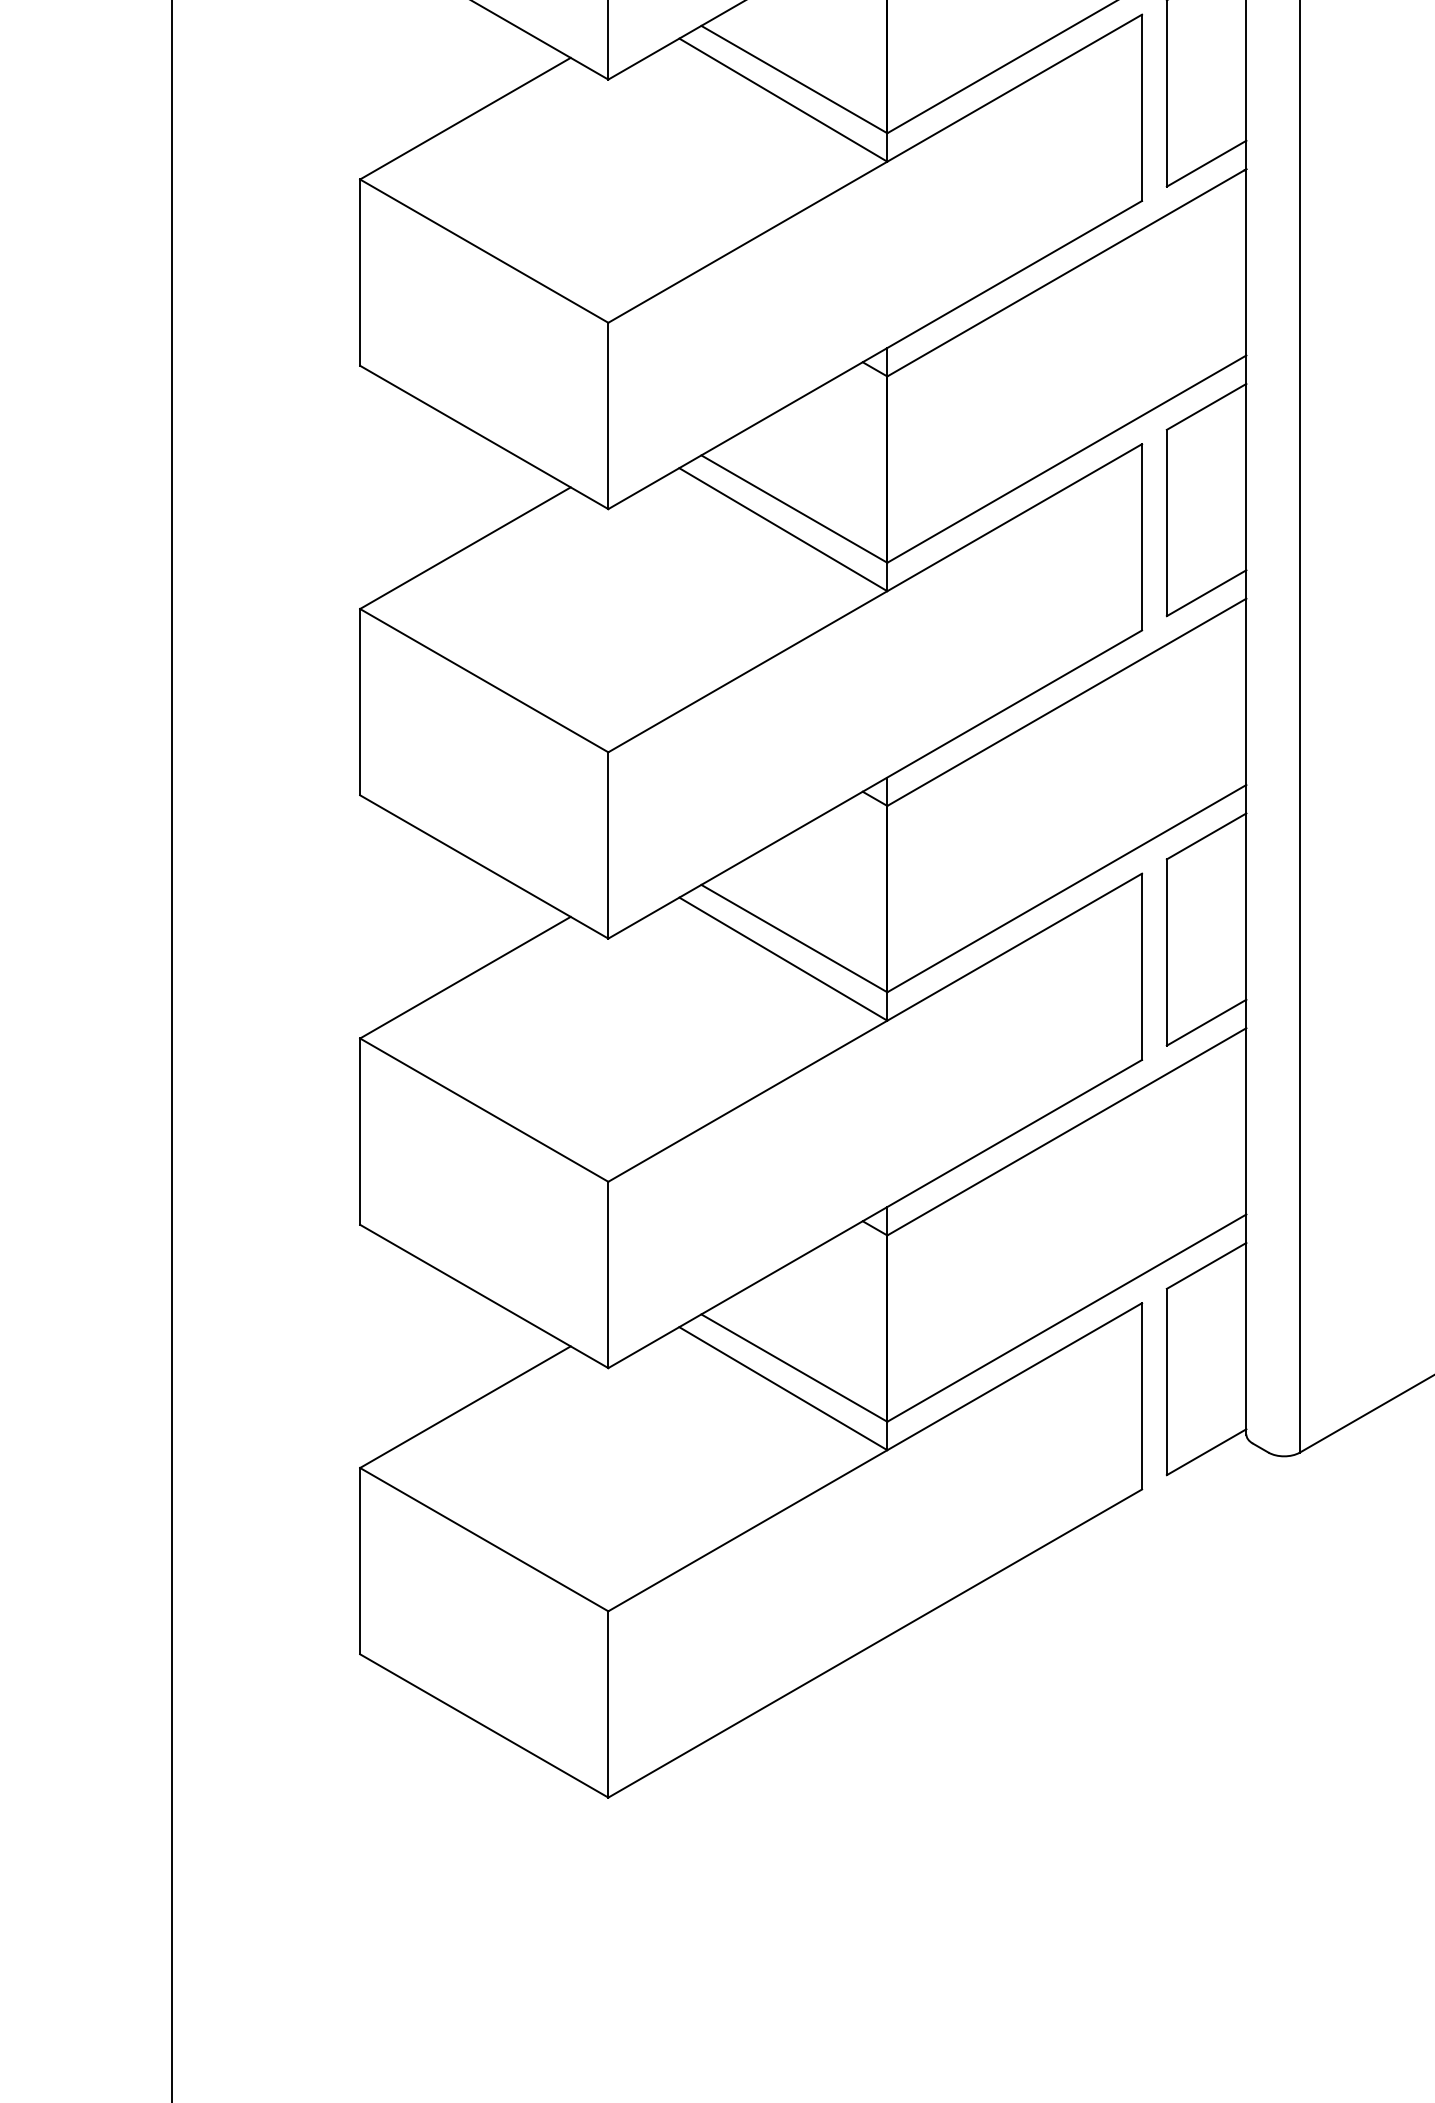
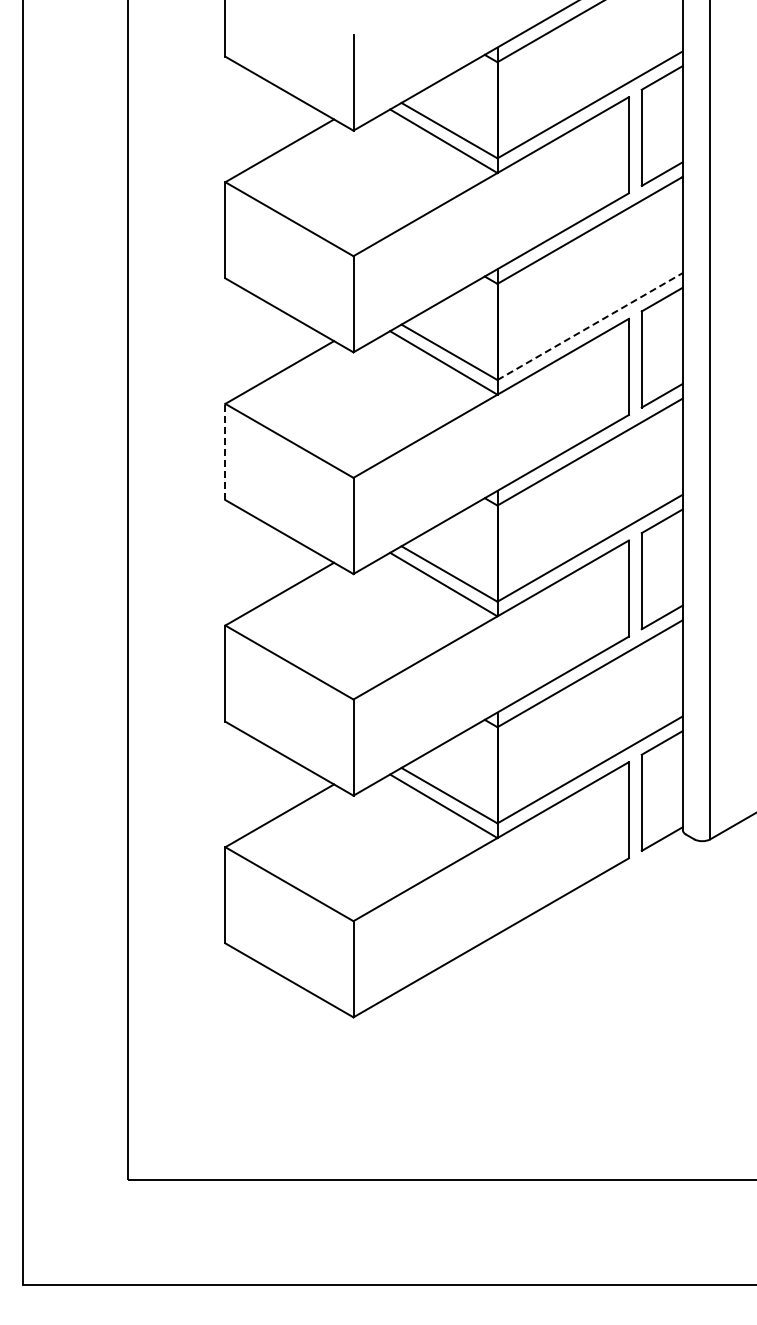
line: (1067, 459) -> (590, 326), solid -> dashed
line: (360, 701) -> (225, 451), solid -> dashed

